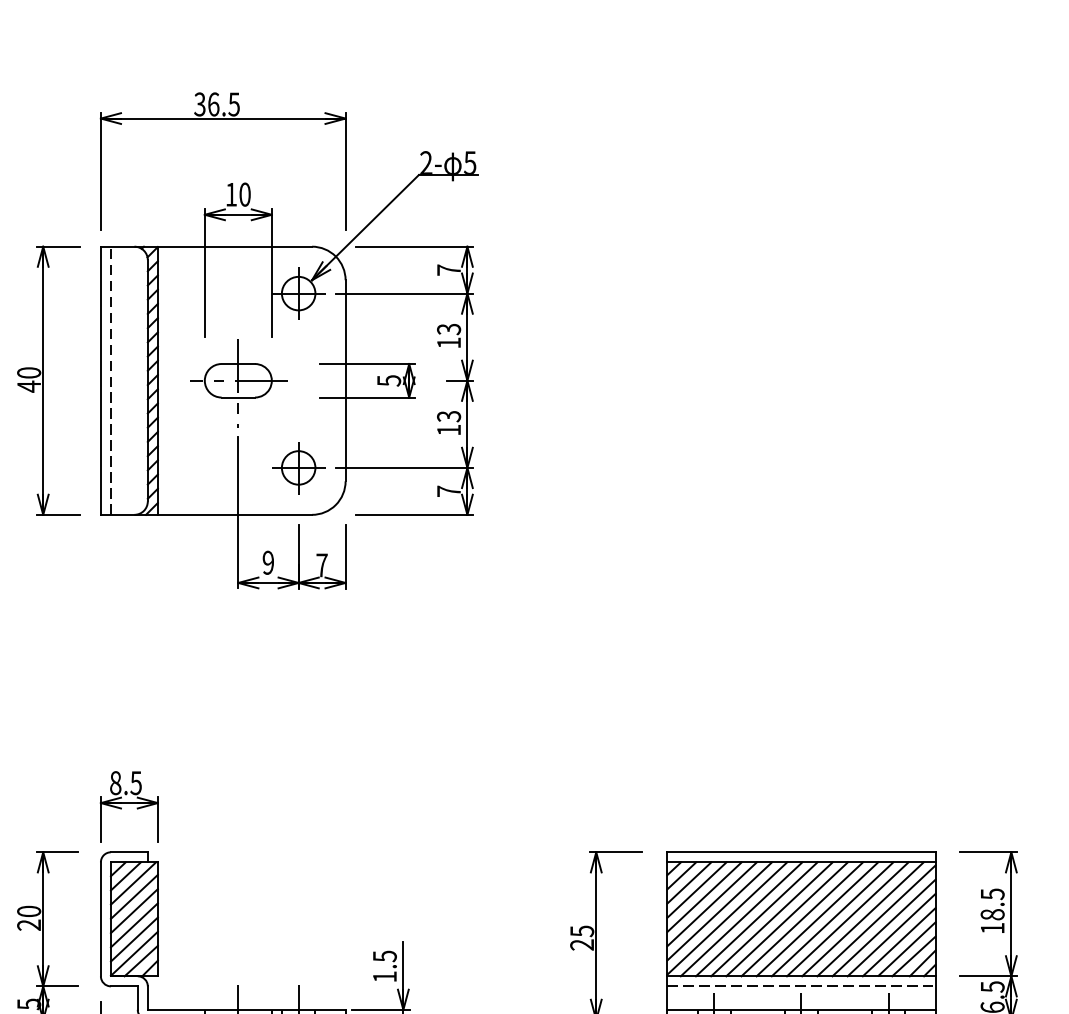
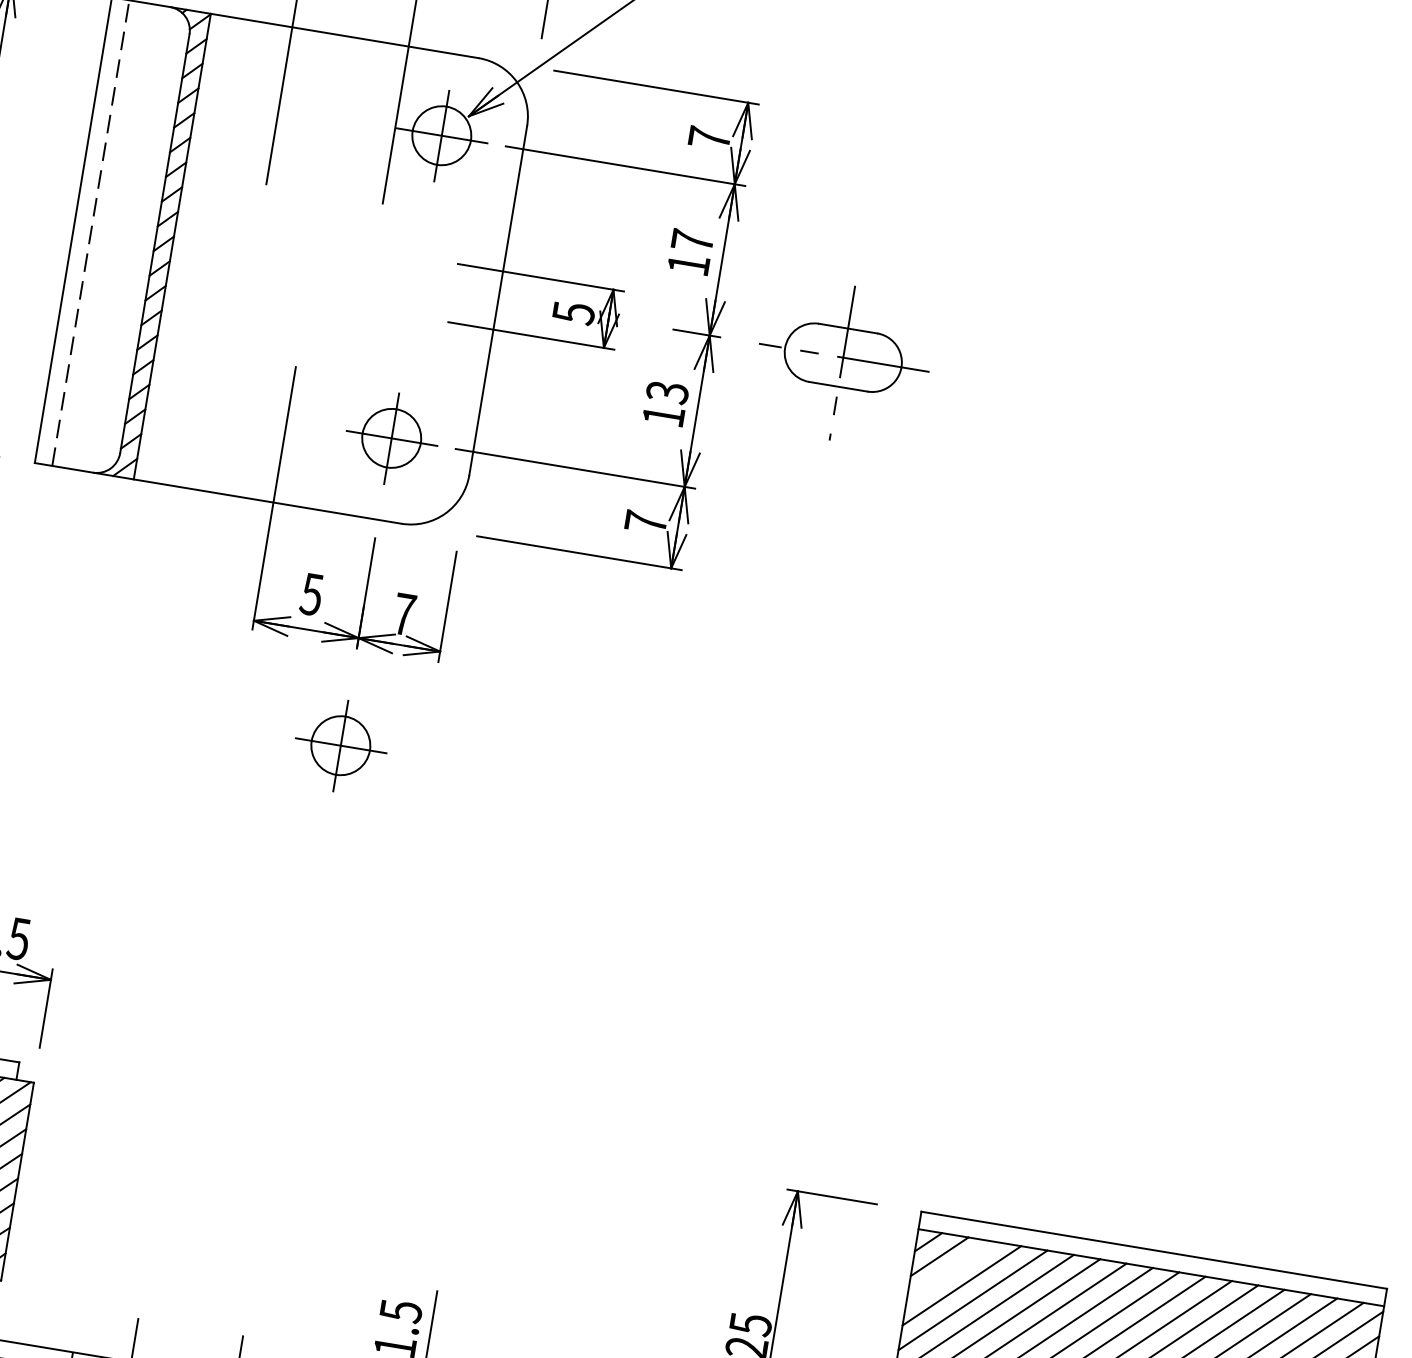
text: (449, 329) -> (693, 241), 13 -> 17
part: (238, 383) -> (842, 362), moved
text: (267, 562) -> (310, 593), 9 -> 5
part: (298, 645) -> (340, 746), added
line: (689, 882) -> (951, 1270), removed

